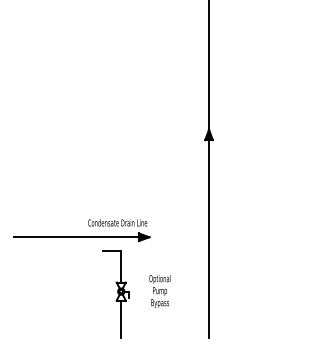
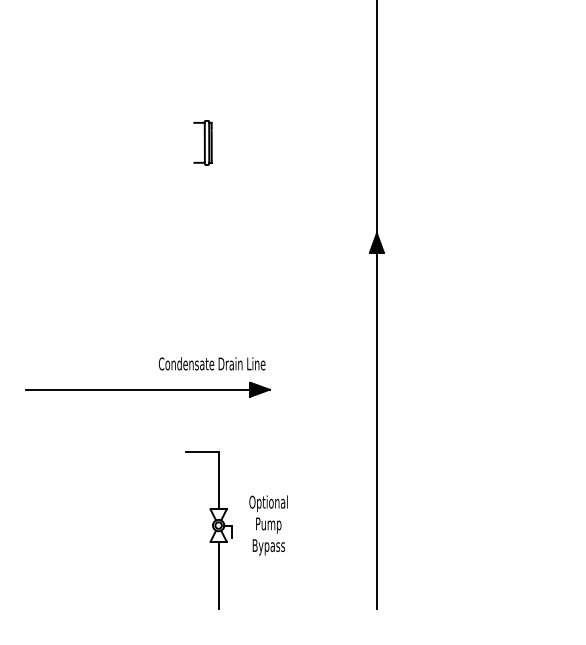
part: (112, 79) -> (202, 143), added
part: (81, 230) -> (146, 377), moved
text: (159, 291) -> (267, 525), moved

